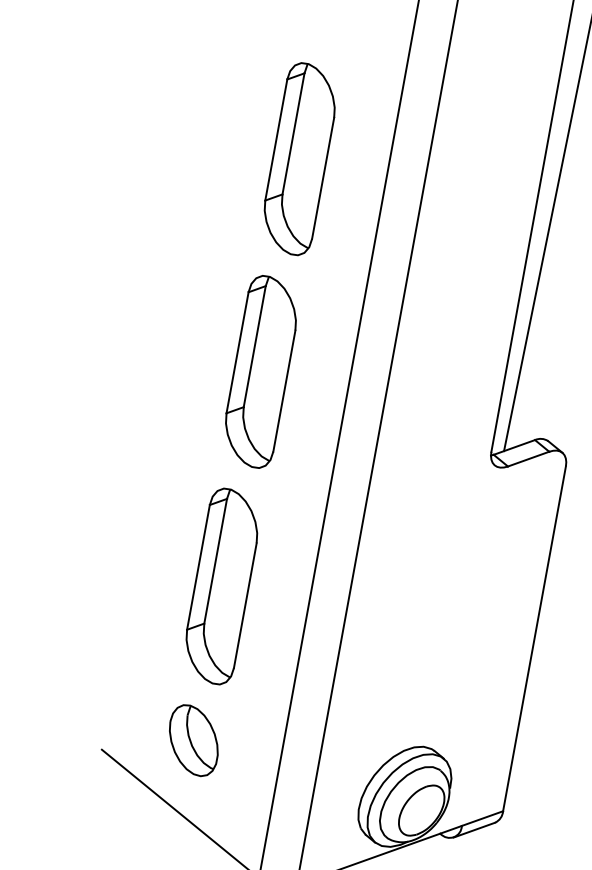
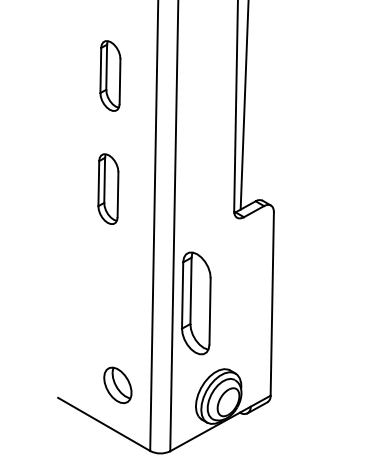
part: (300, 158) -> (110, 75), size x0.7
part: (261, 370) -> (108, 188), size x0.7
part: (222, 586) -> (196, 303), moved
part: (193, 740) -> (117, 385), moved

